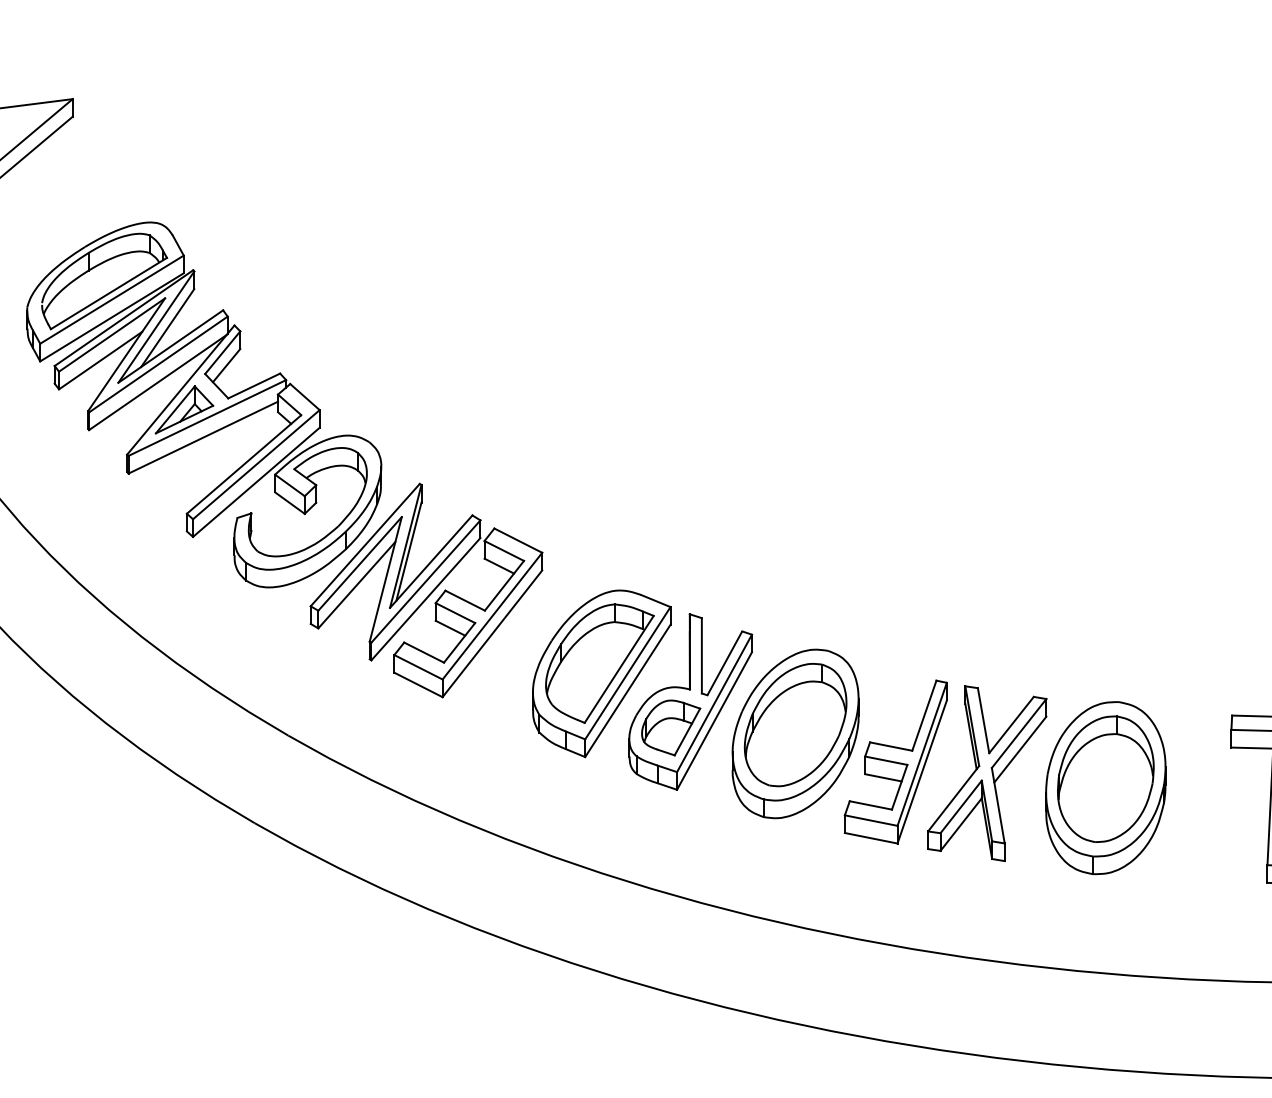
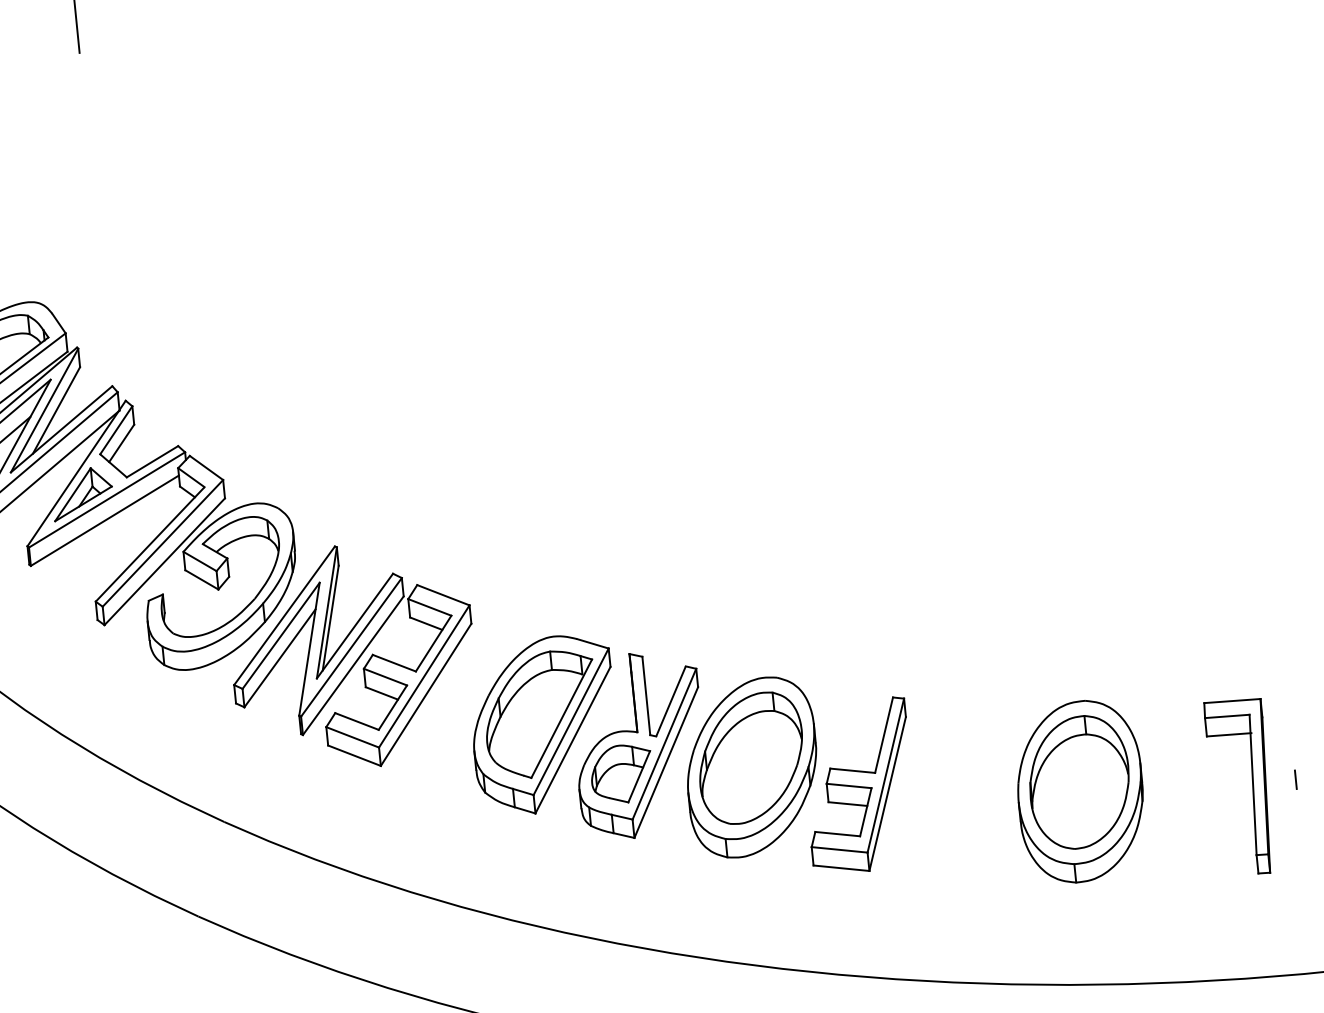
part: (987, 773) -> (955, 788), removed

